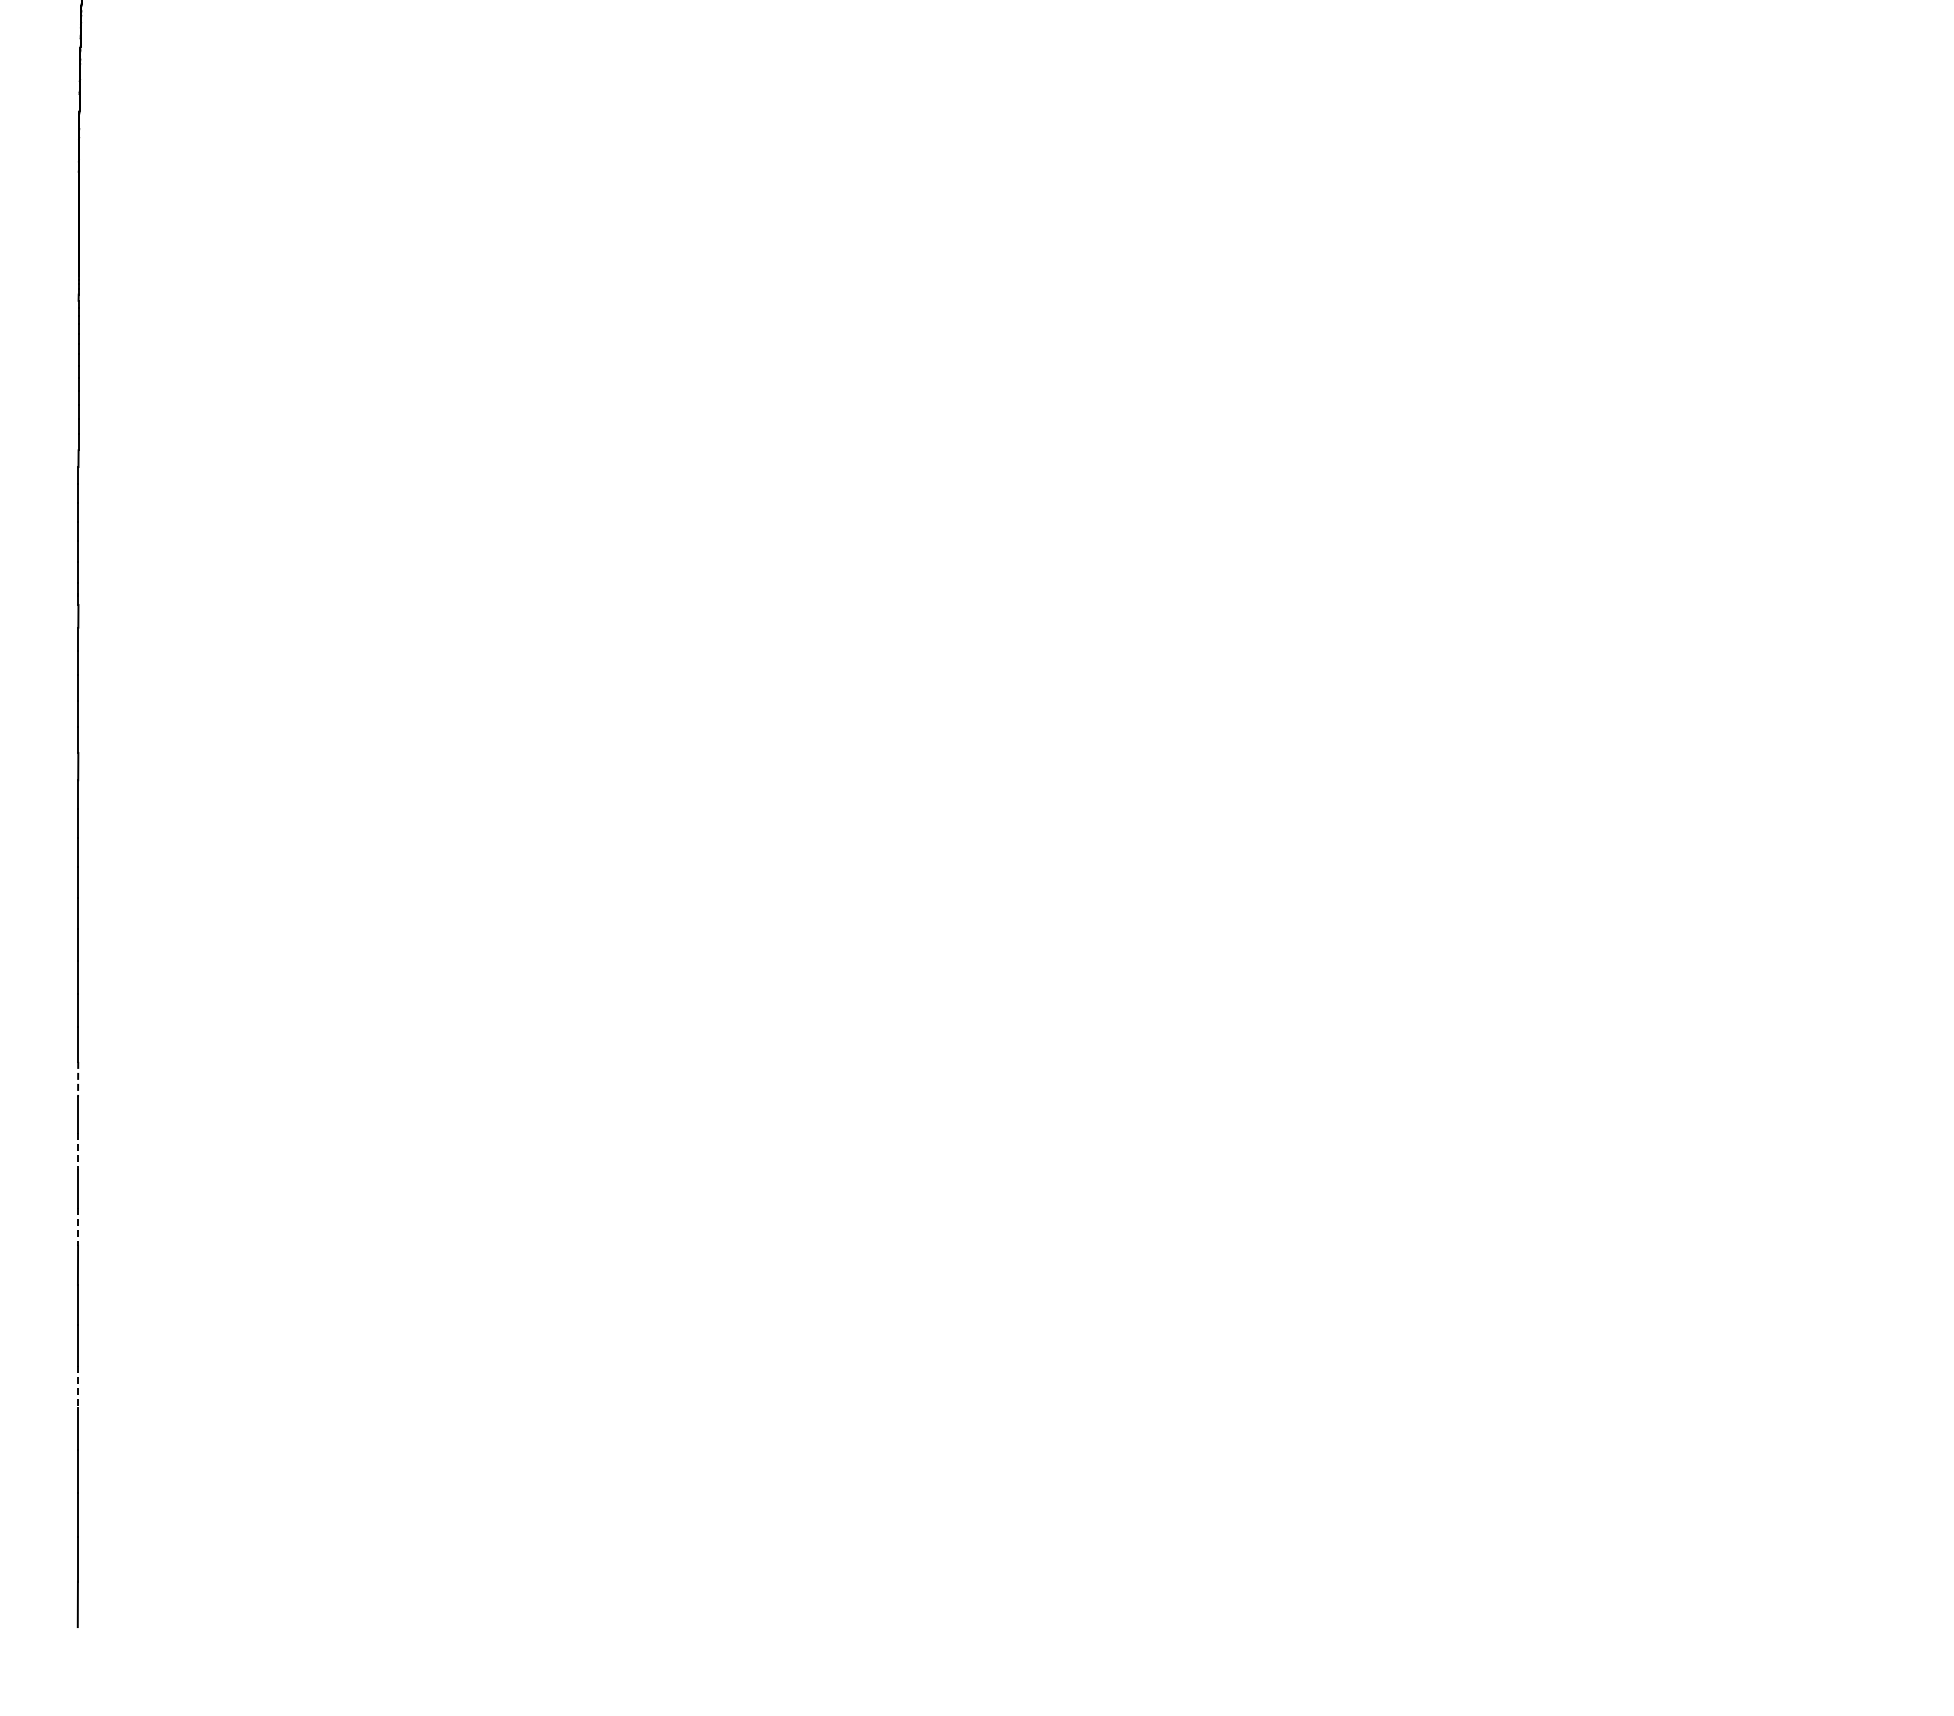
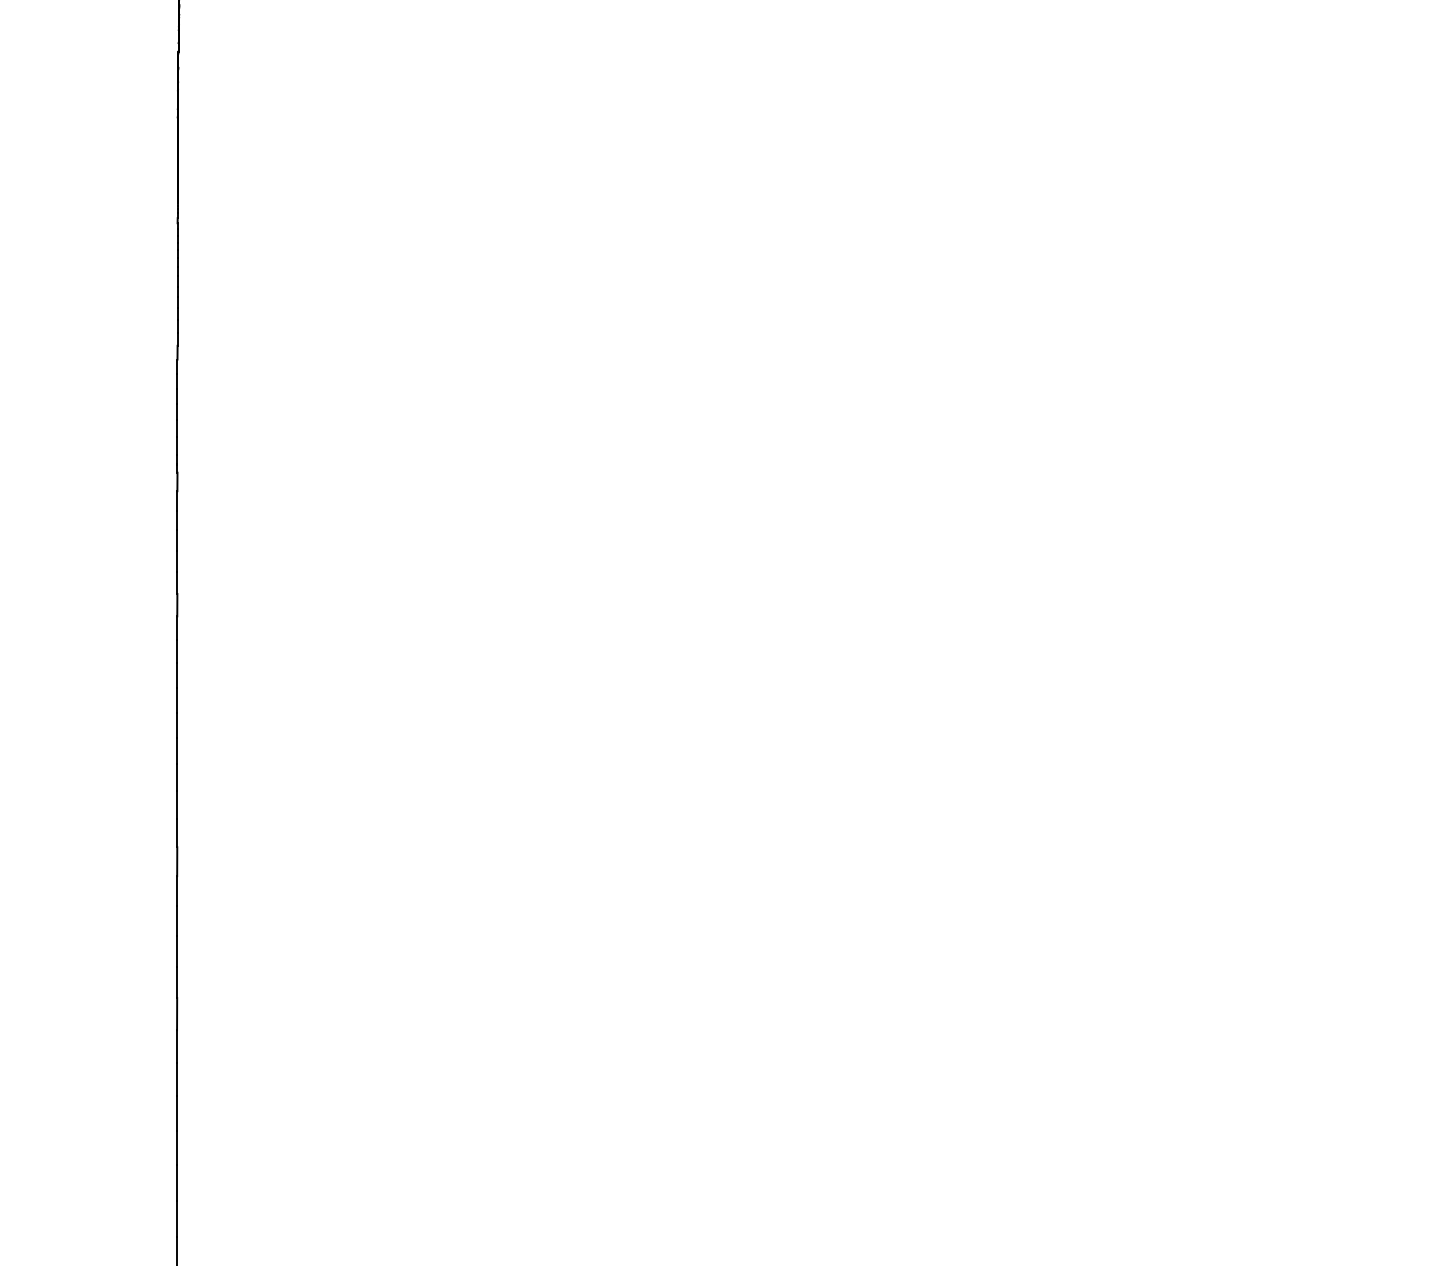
line: (78, 1079) -> (177, 861), dashed -> solid
line: (78, 1152) -> (177, 921), dashed -> solid
line: (78, 1227) -> (177, 983), dashed -> solid
line: (77, 1386) -> (176, 1113), dashed -> solid

